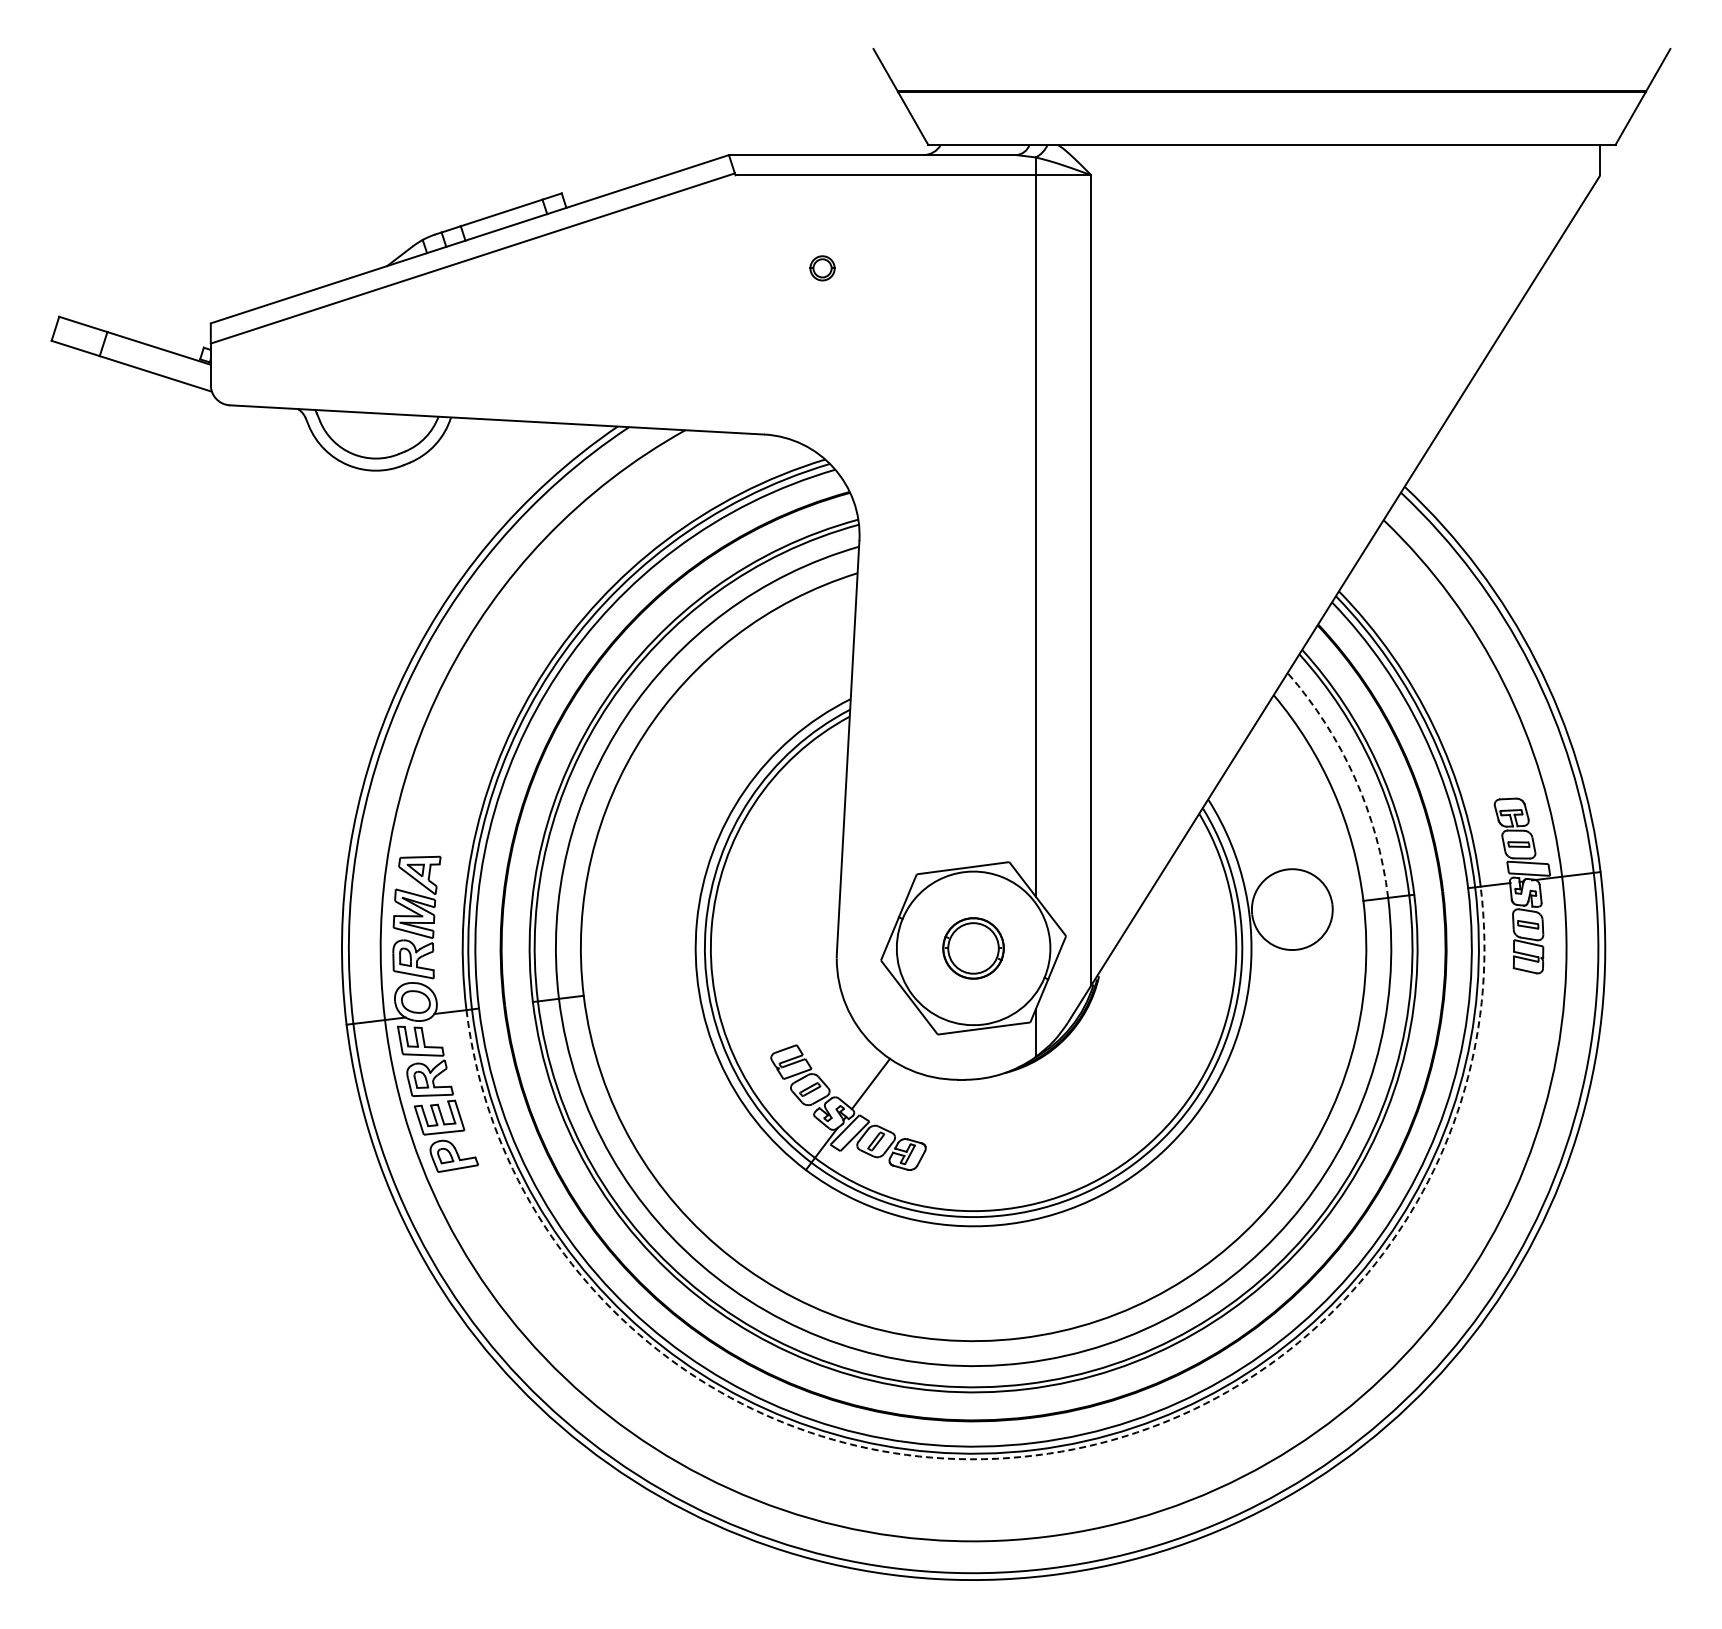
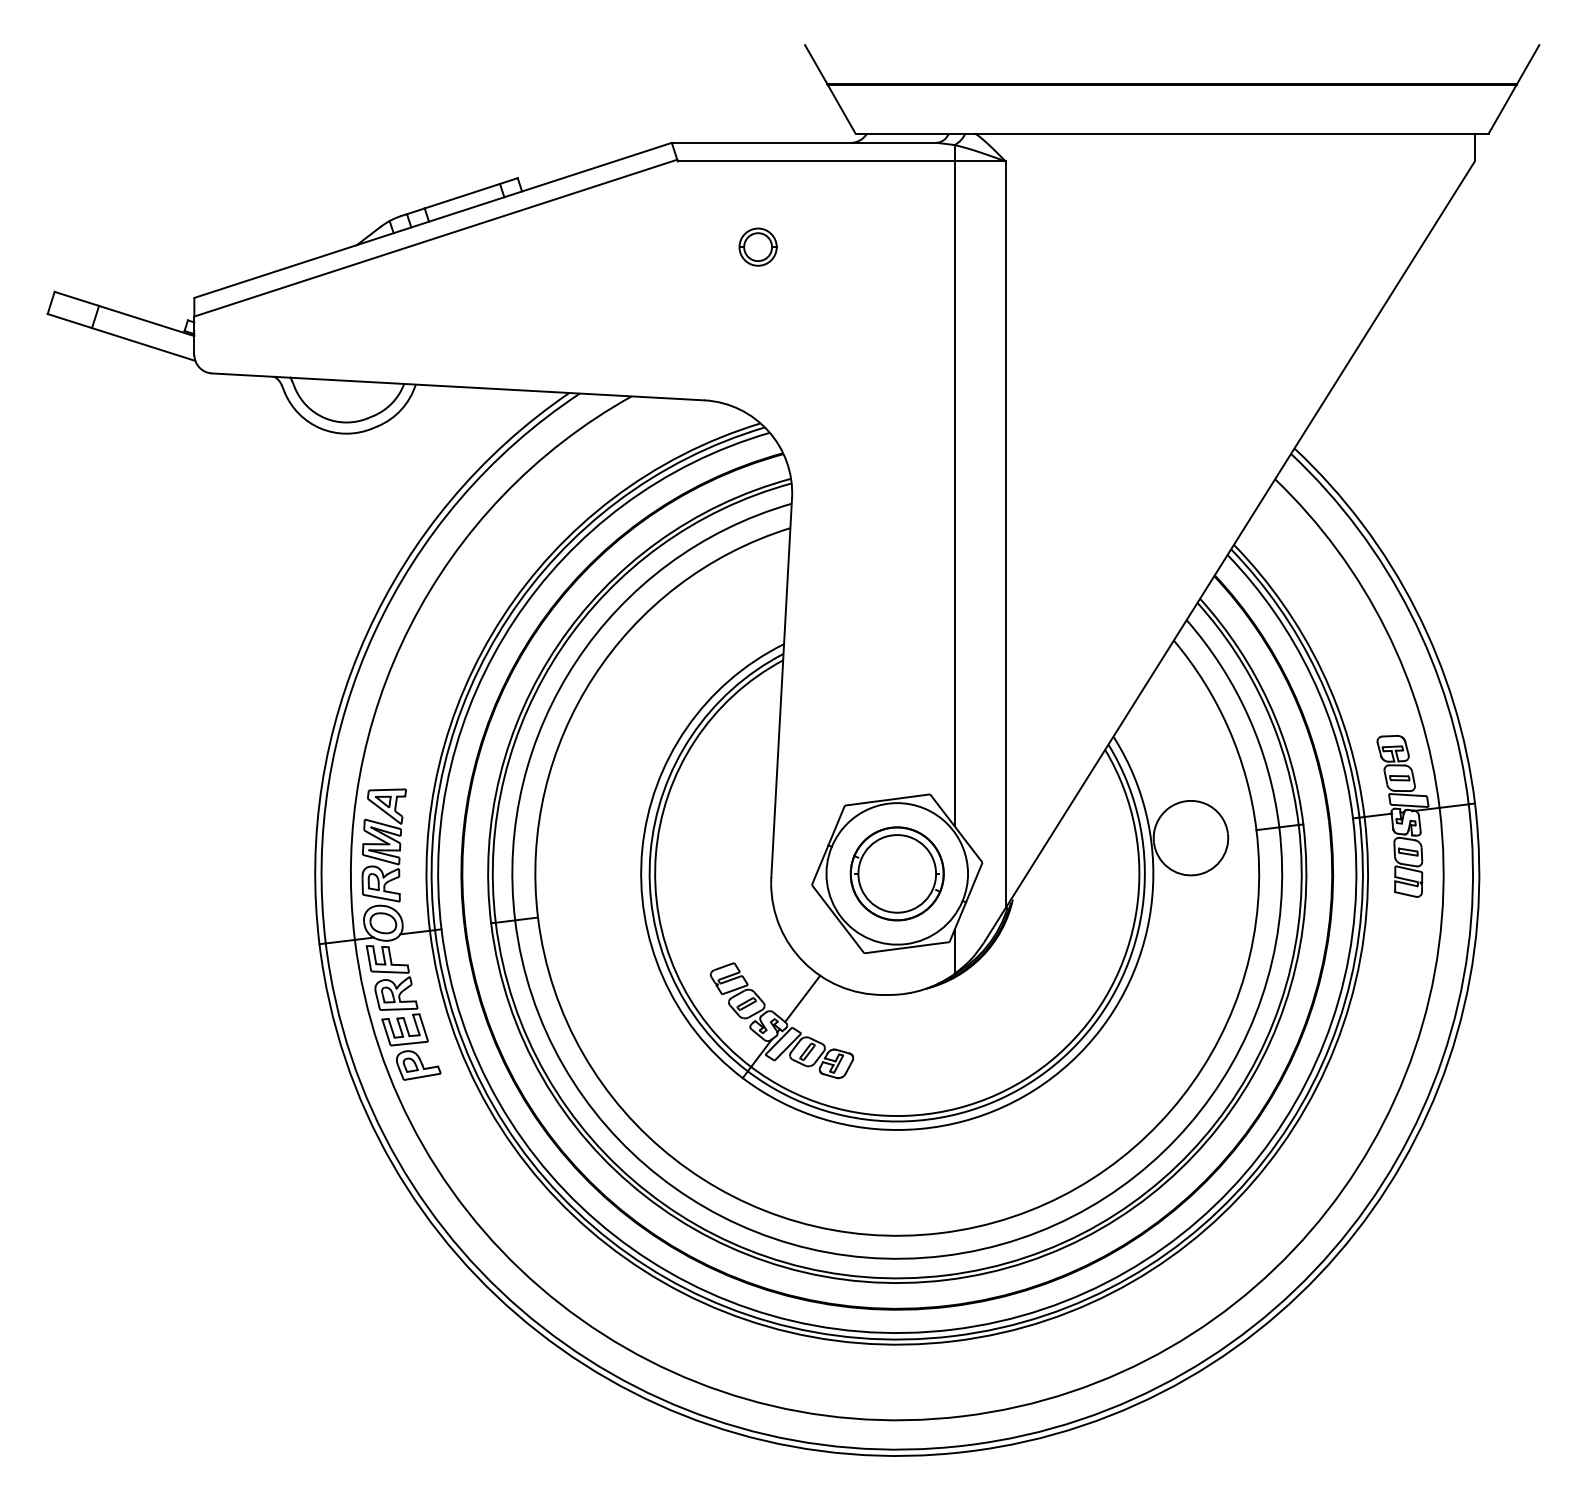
part: (822, 268) -> (758, 247), size x1.67
arc: (1354, 778) -> (1248, 717), dashed -> solid
part: (973, 948) -> (897, 873), size x1.67
arc: (1035, 1455) -> (954, 1341), dashed -> solid

